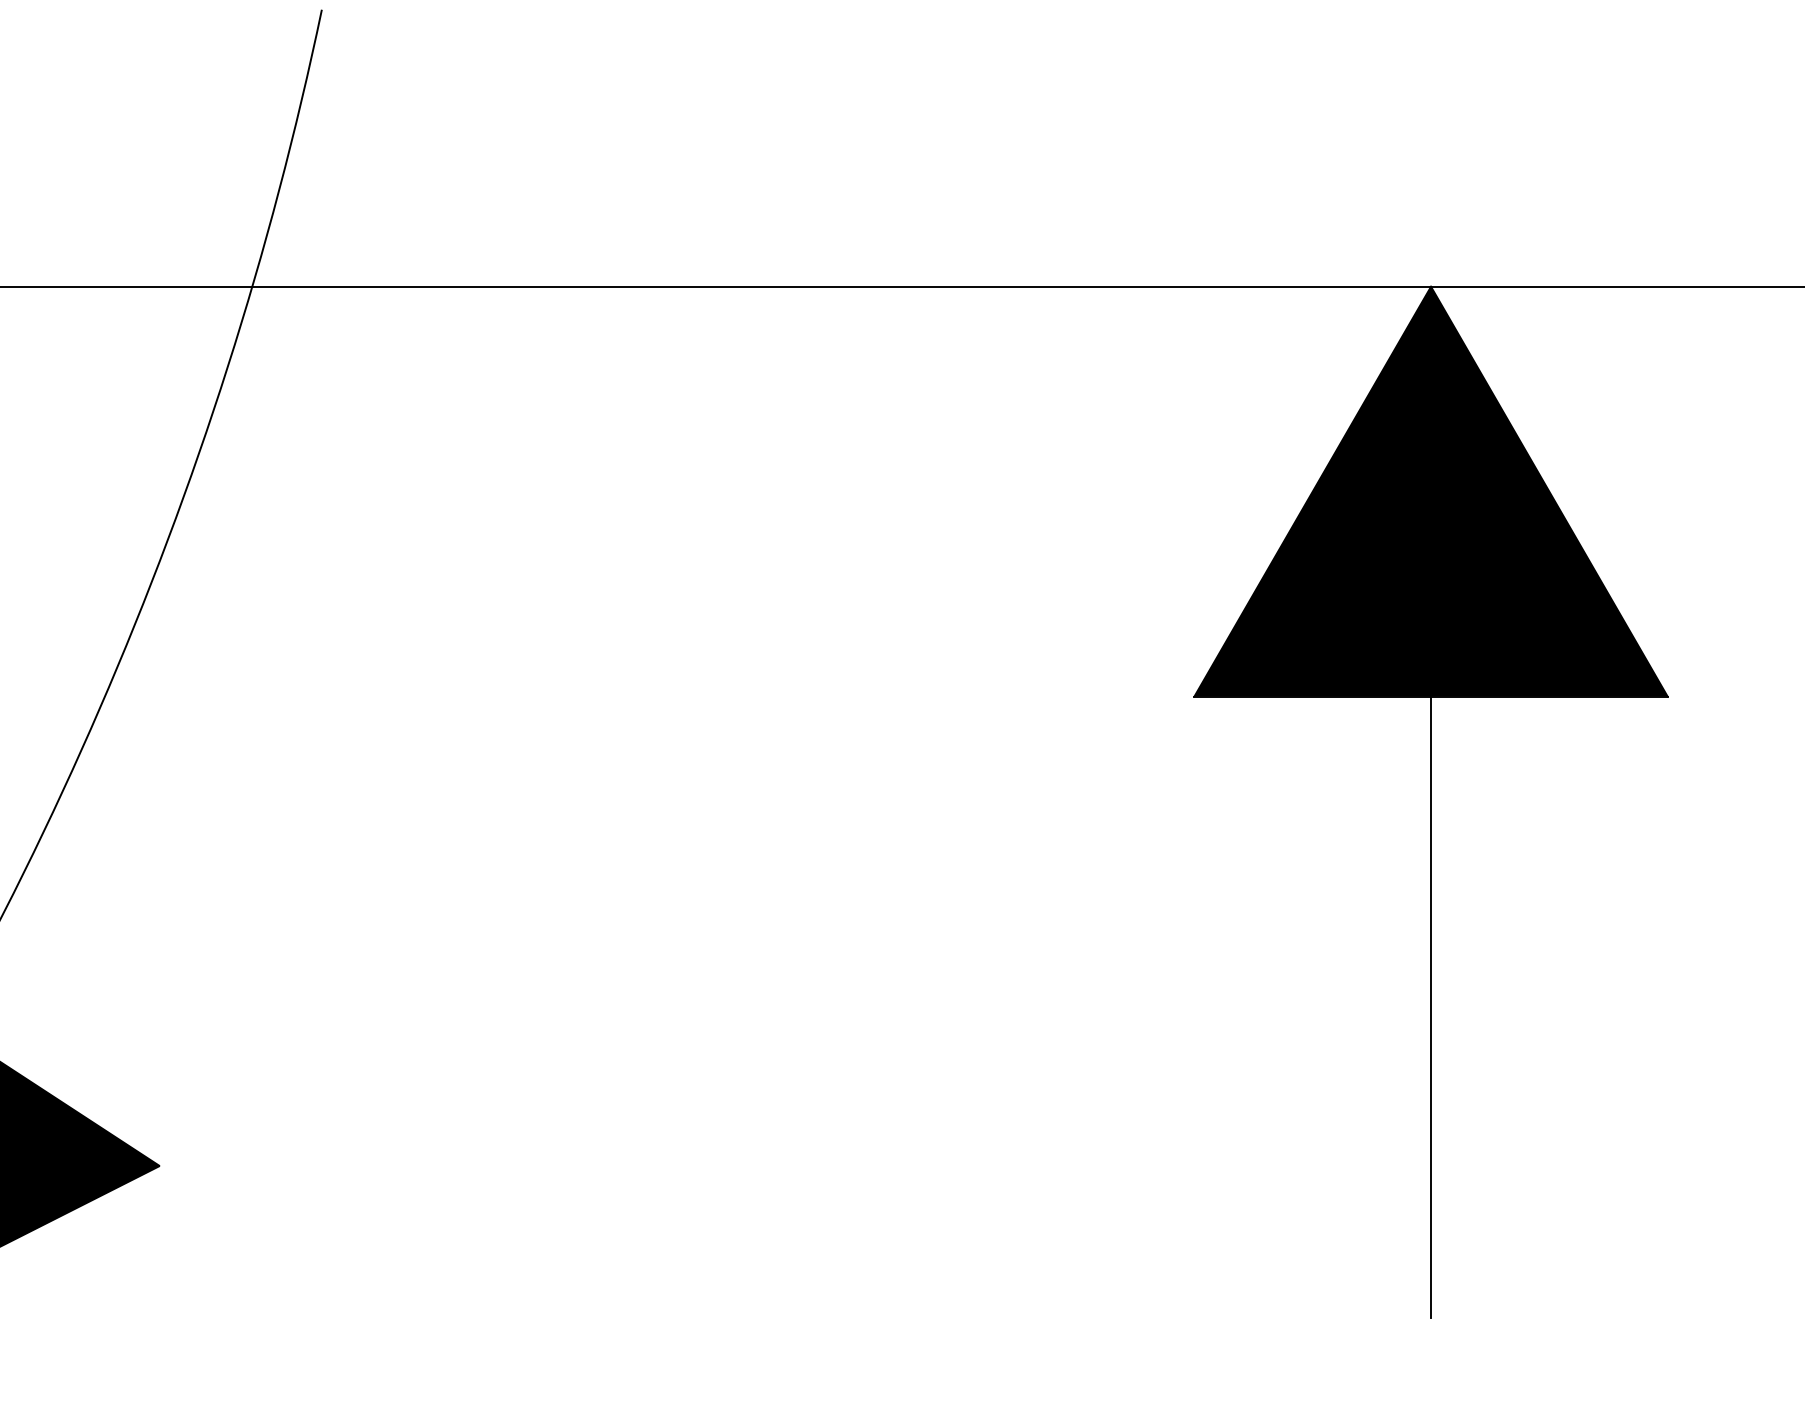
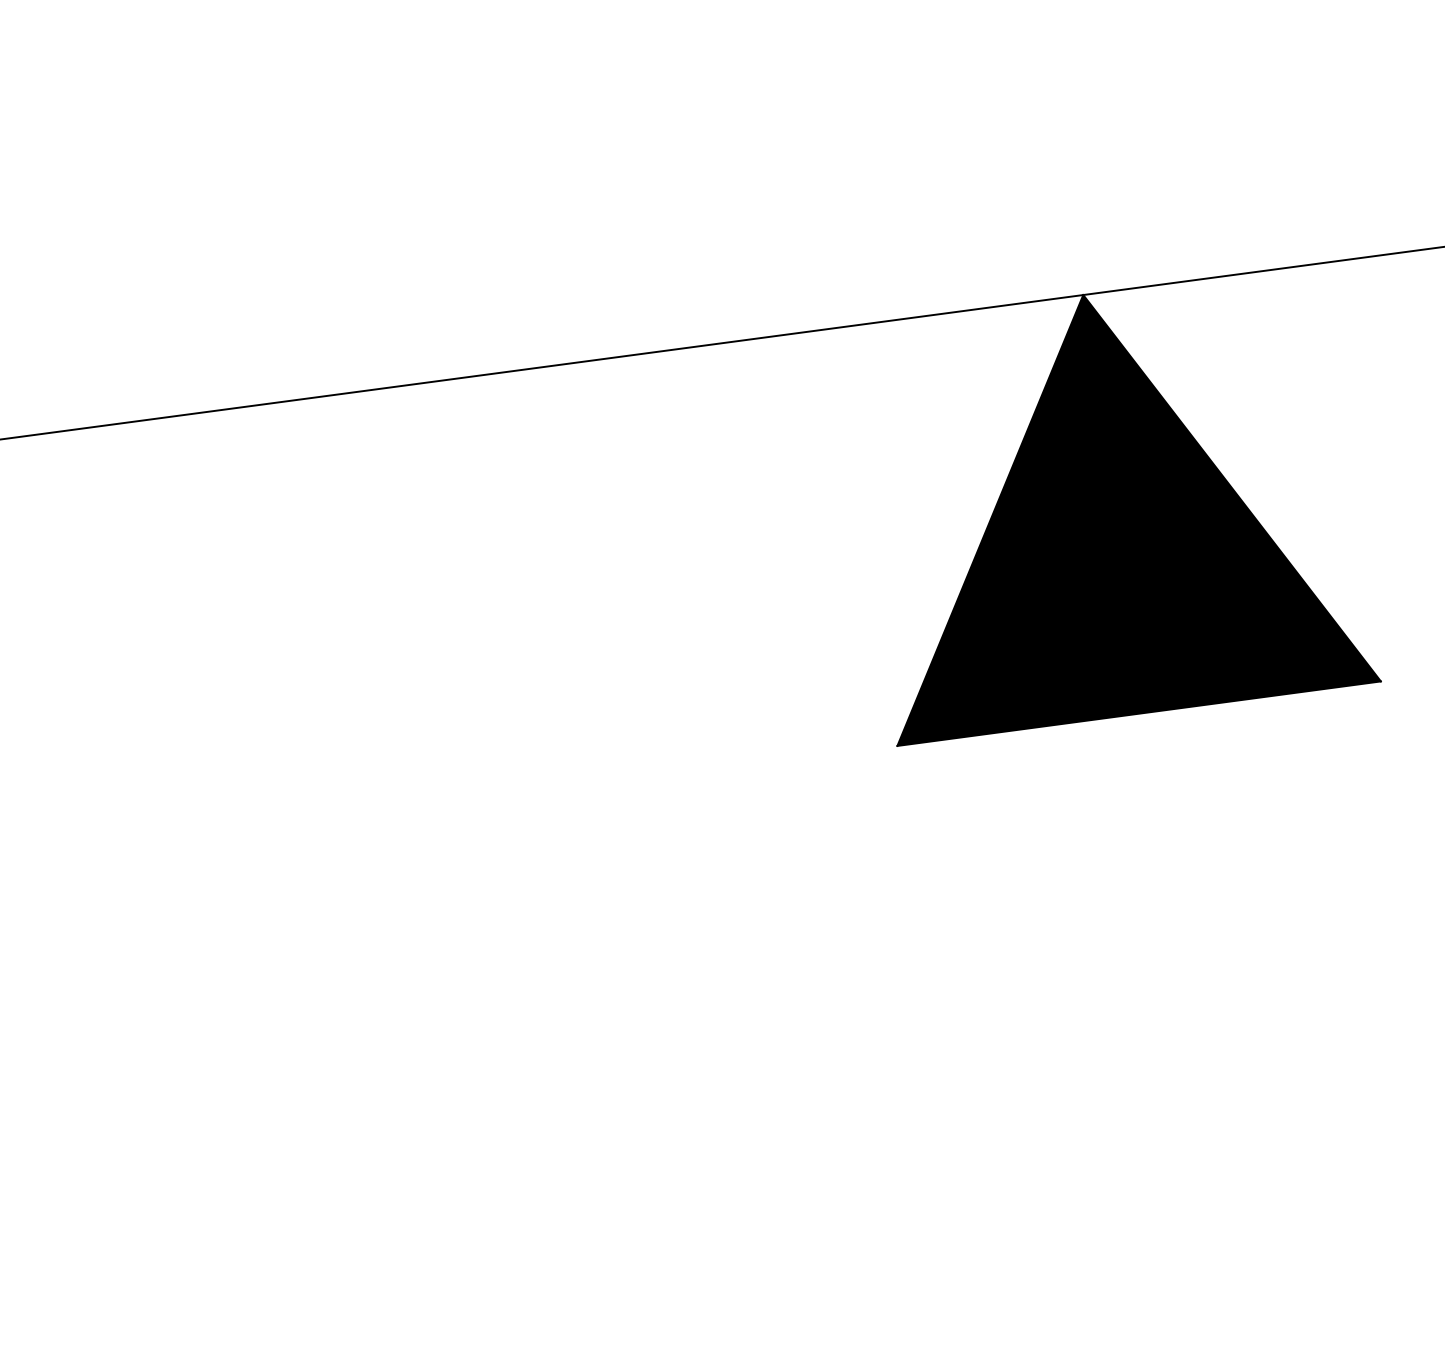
line: (1431, 1006) -> (1181, 1030), removed

